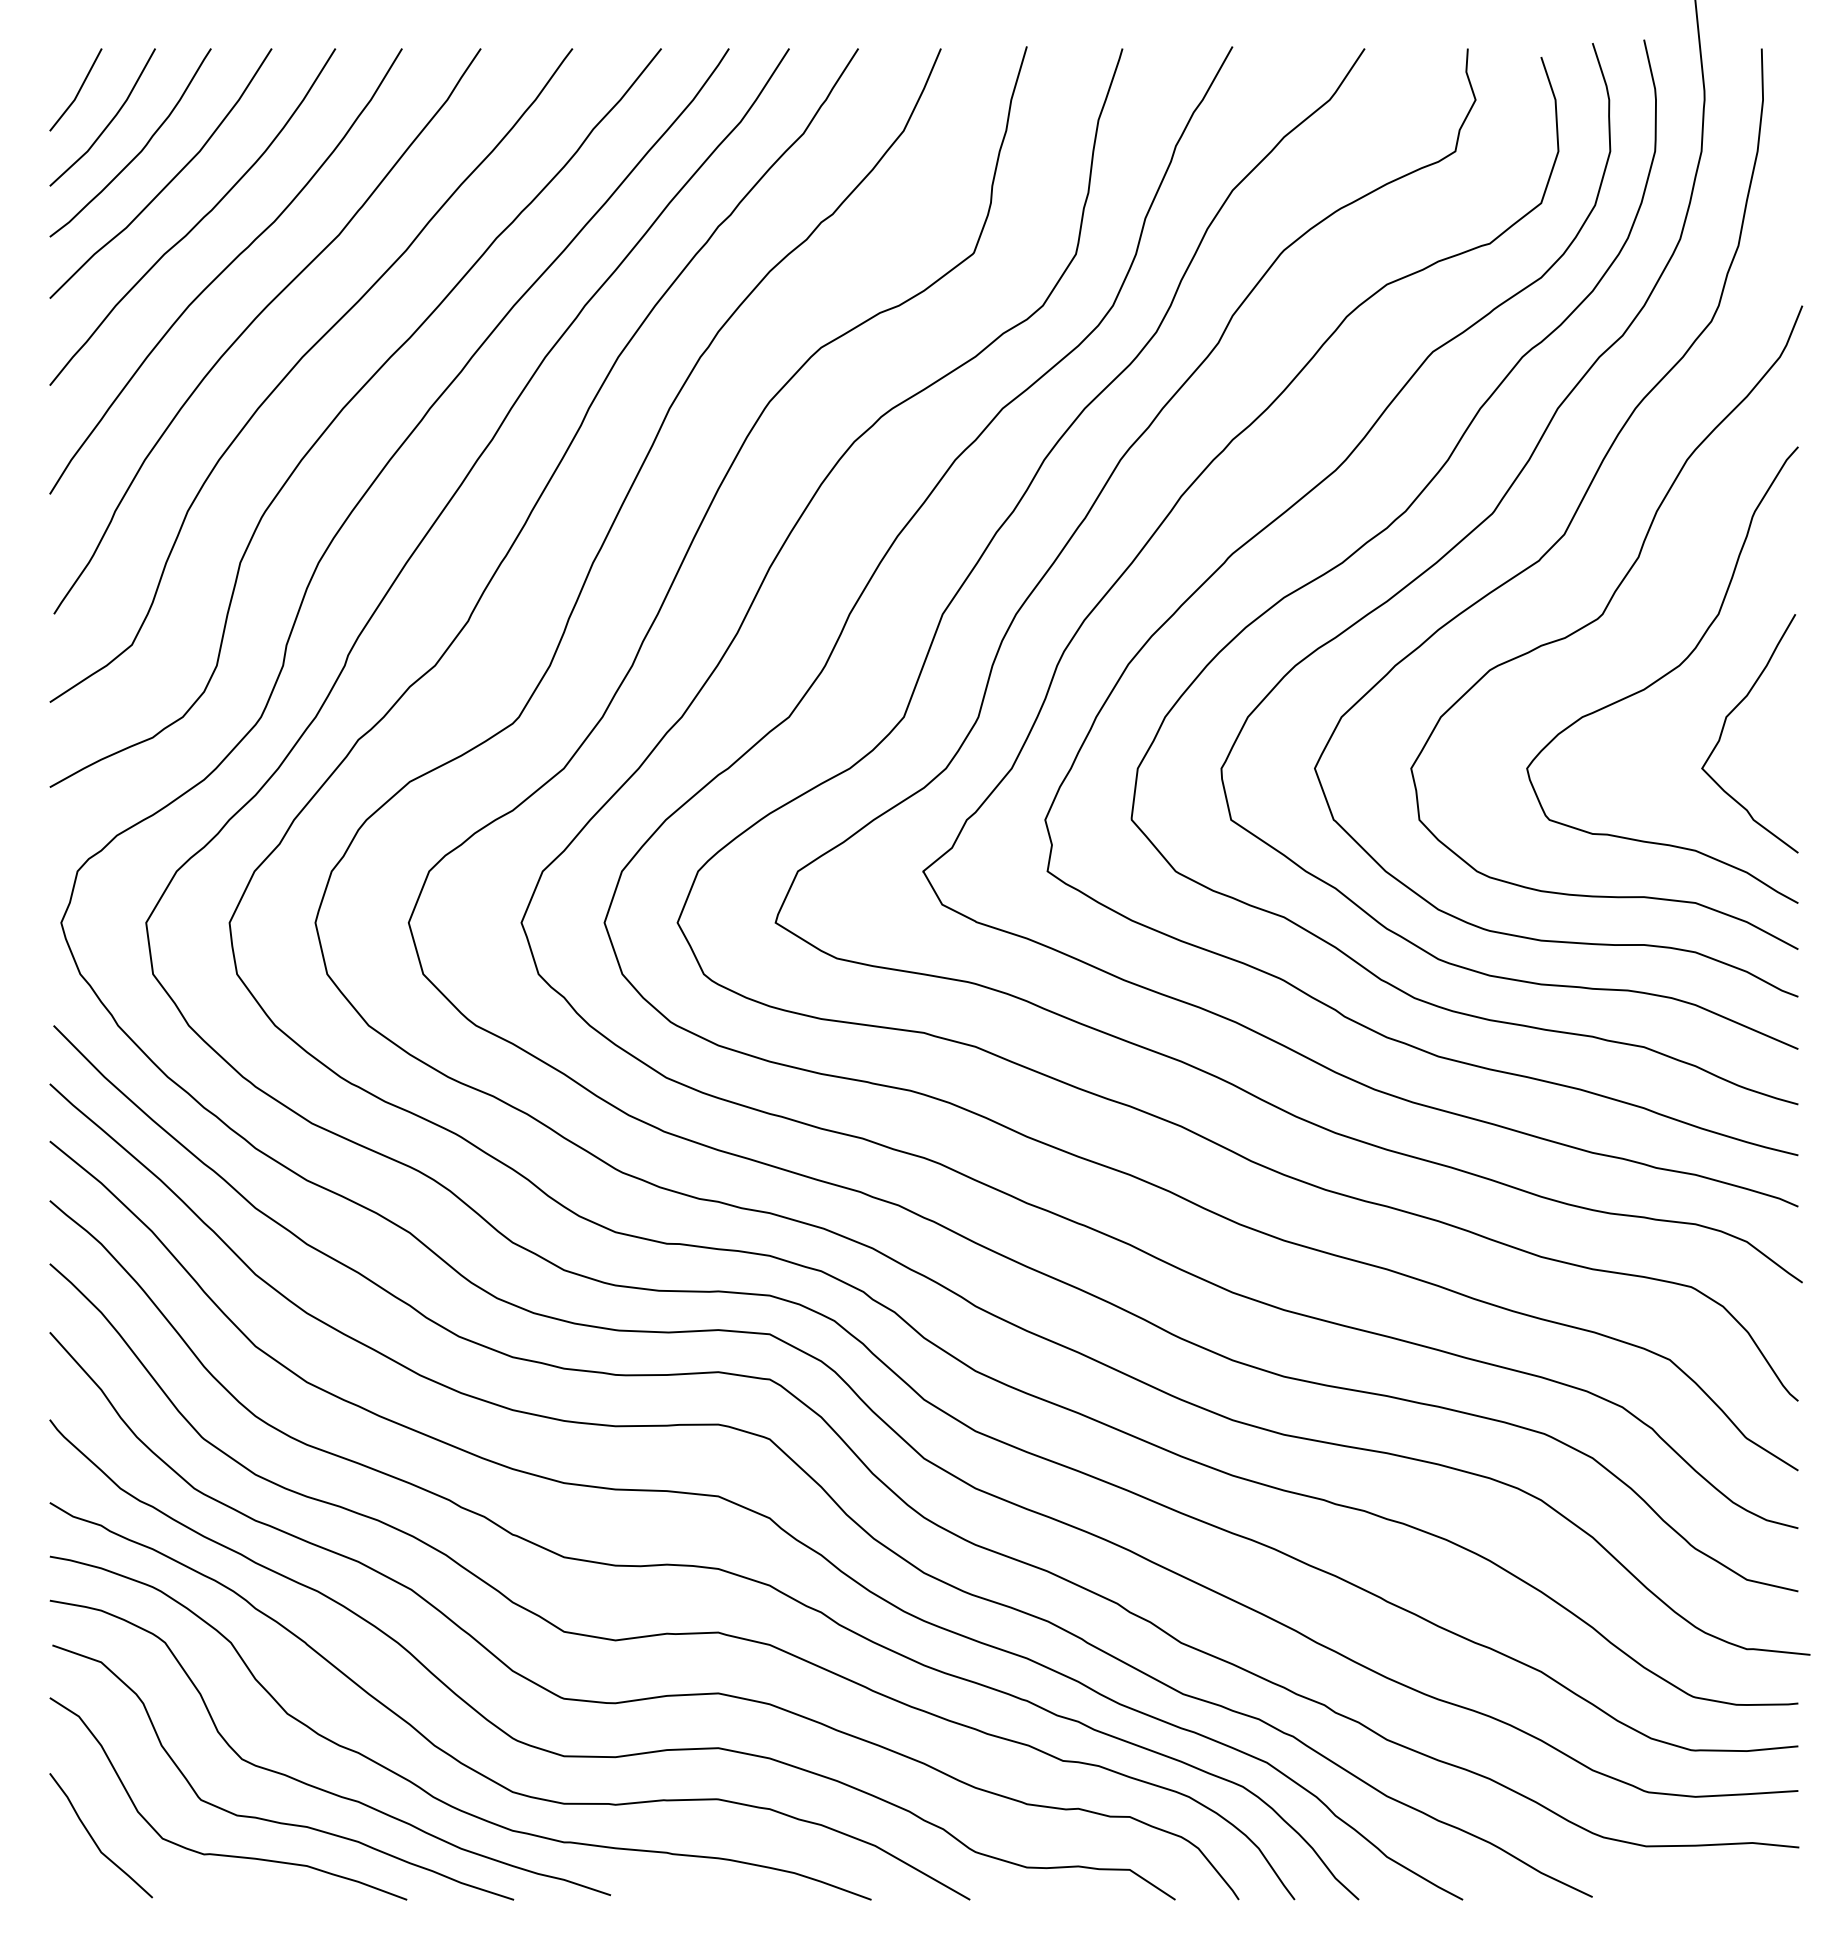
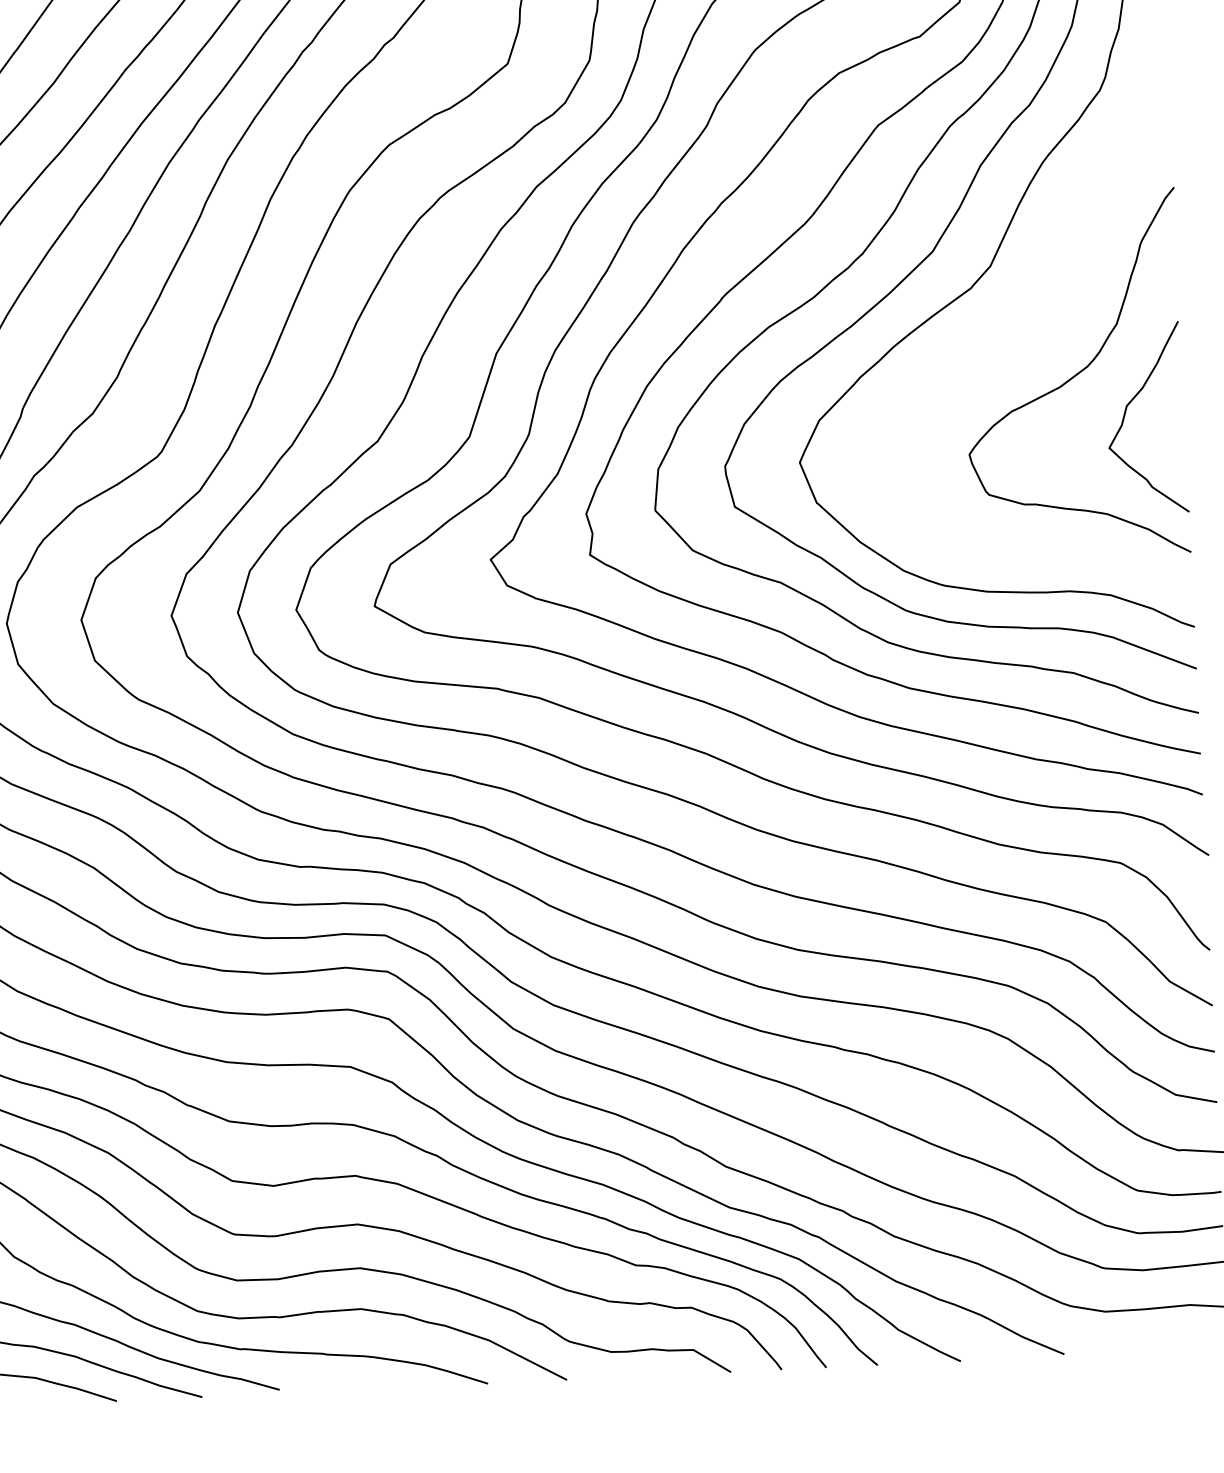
curve: (1598, 619) -> (1020, 332), removed

